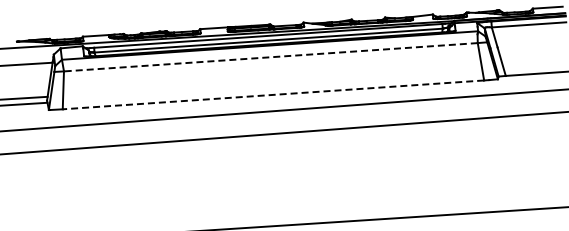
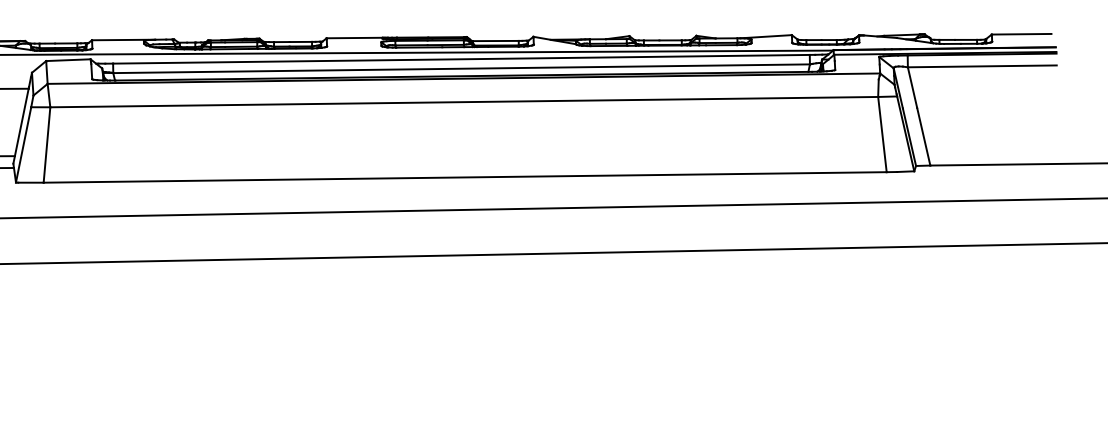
line: (270, 57) -> (463, 102), dashed -> solid
line: (272, 94) -> (463, 176), dashed -> solid

